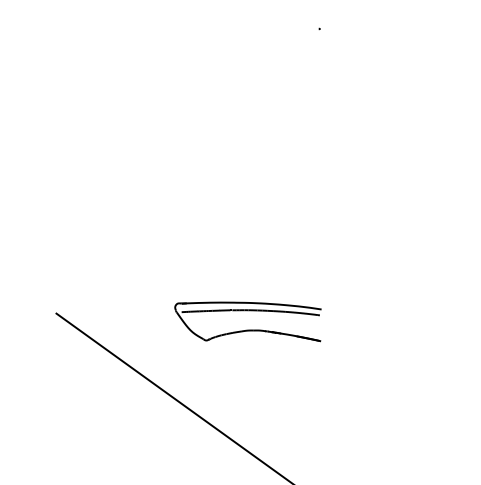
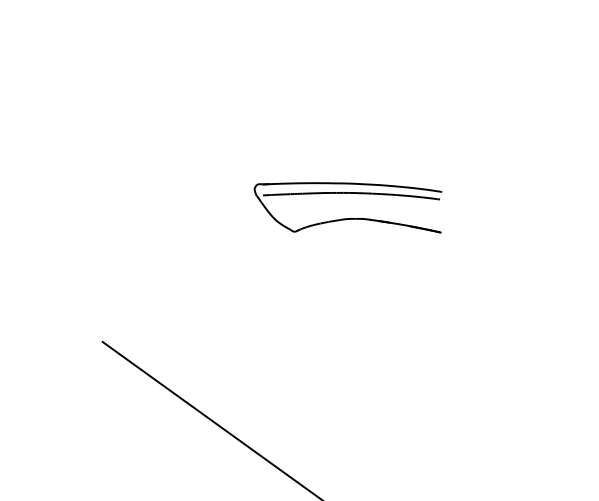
part: (247, 329) -> (347, 217), moved

